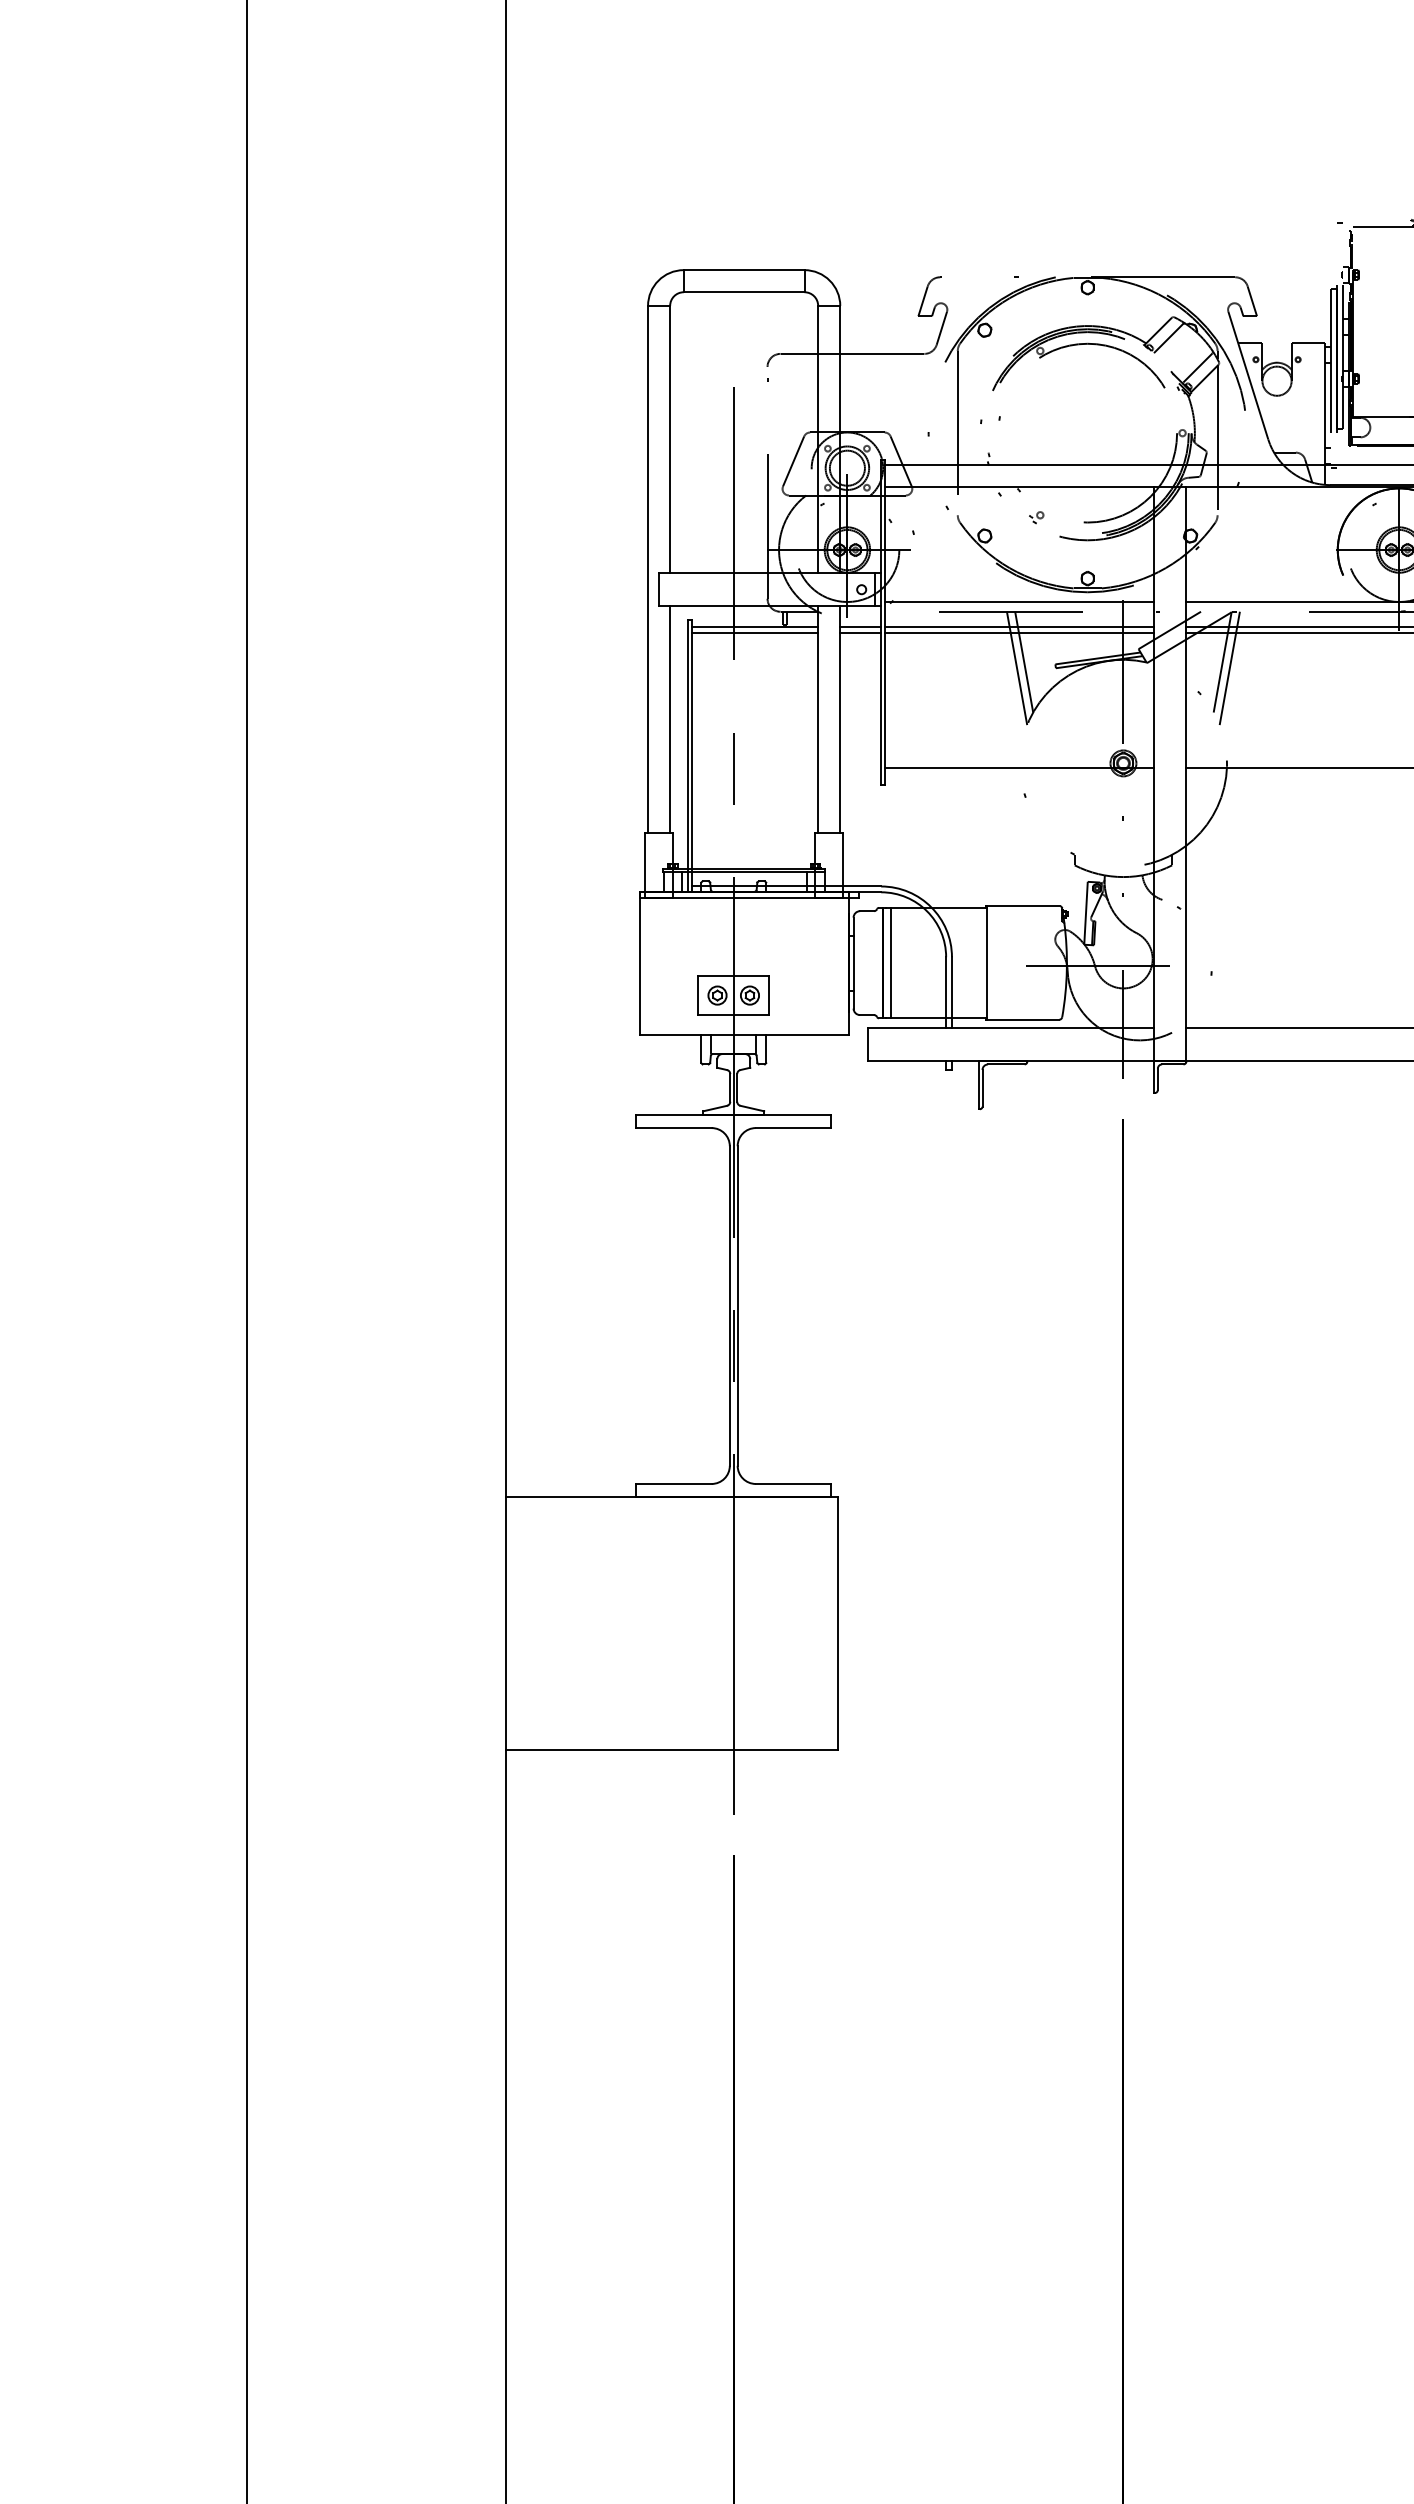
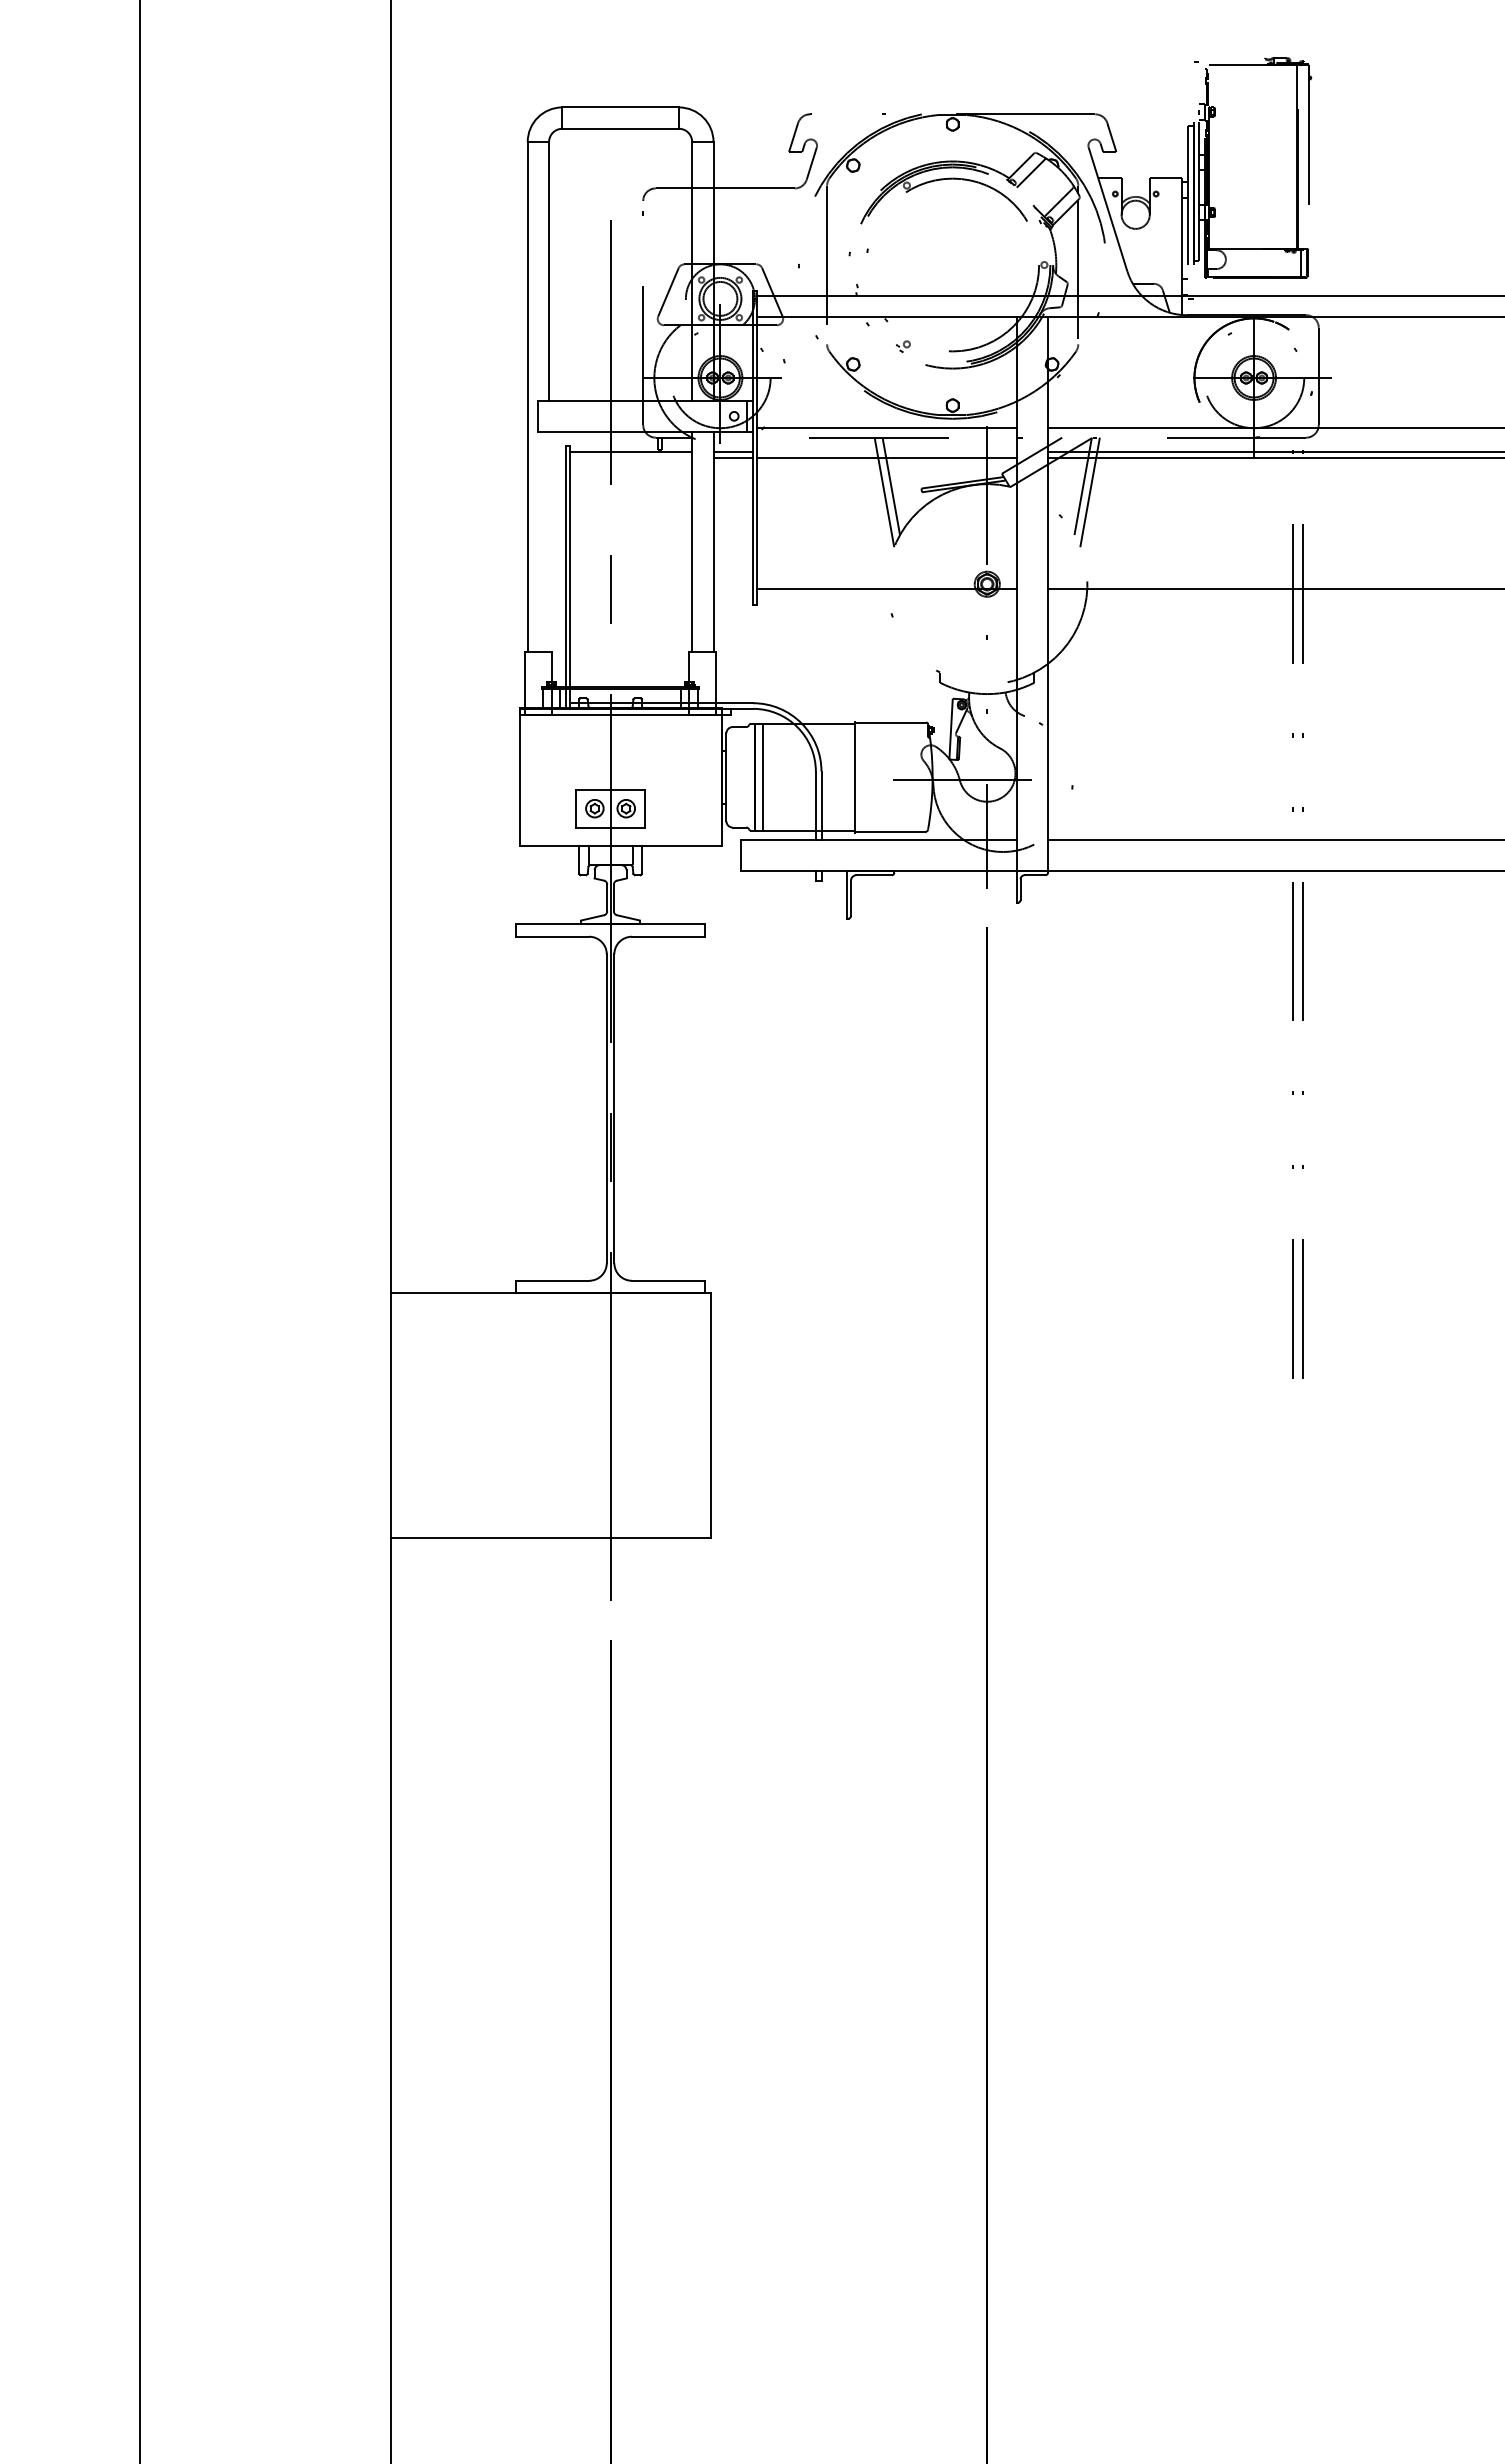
line: (1019, 627) -> (886, 452), removed
line: (754, 632) -> (630, 457), removed
line: (670, 719) -> (549, 541), removed

